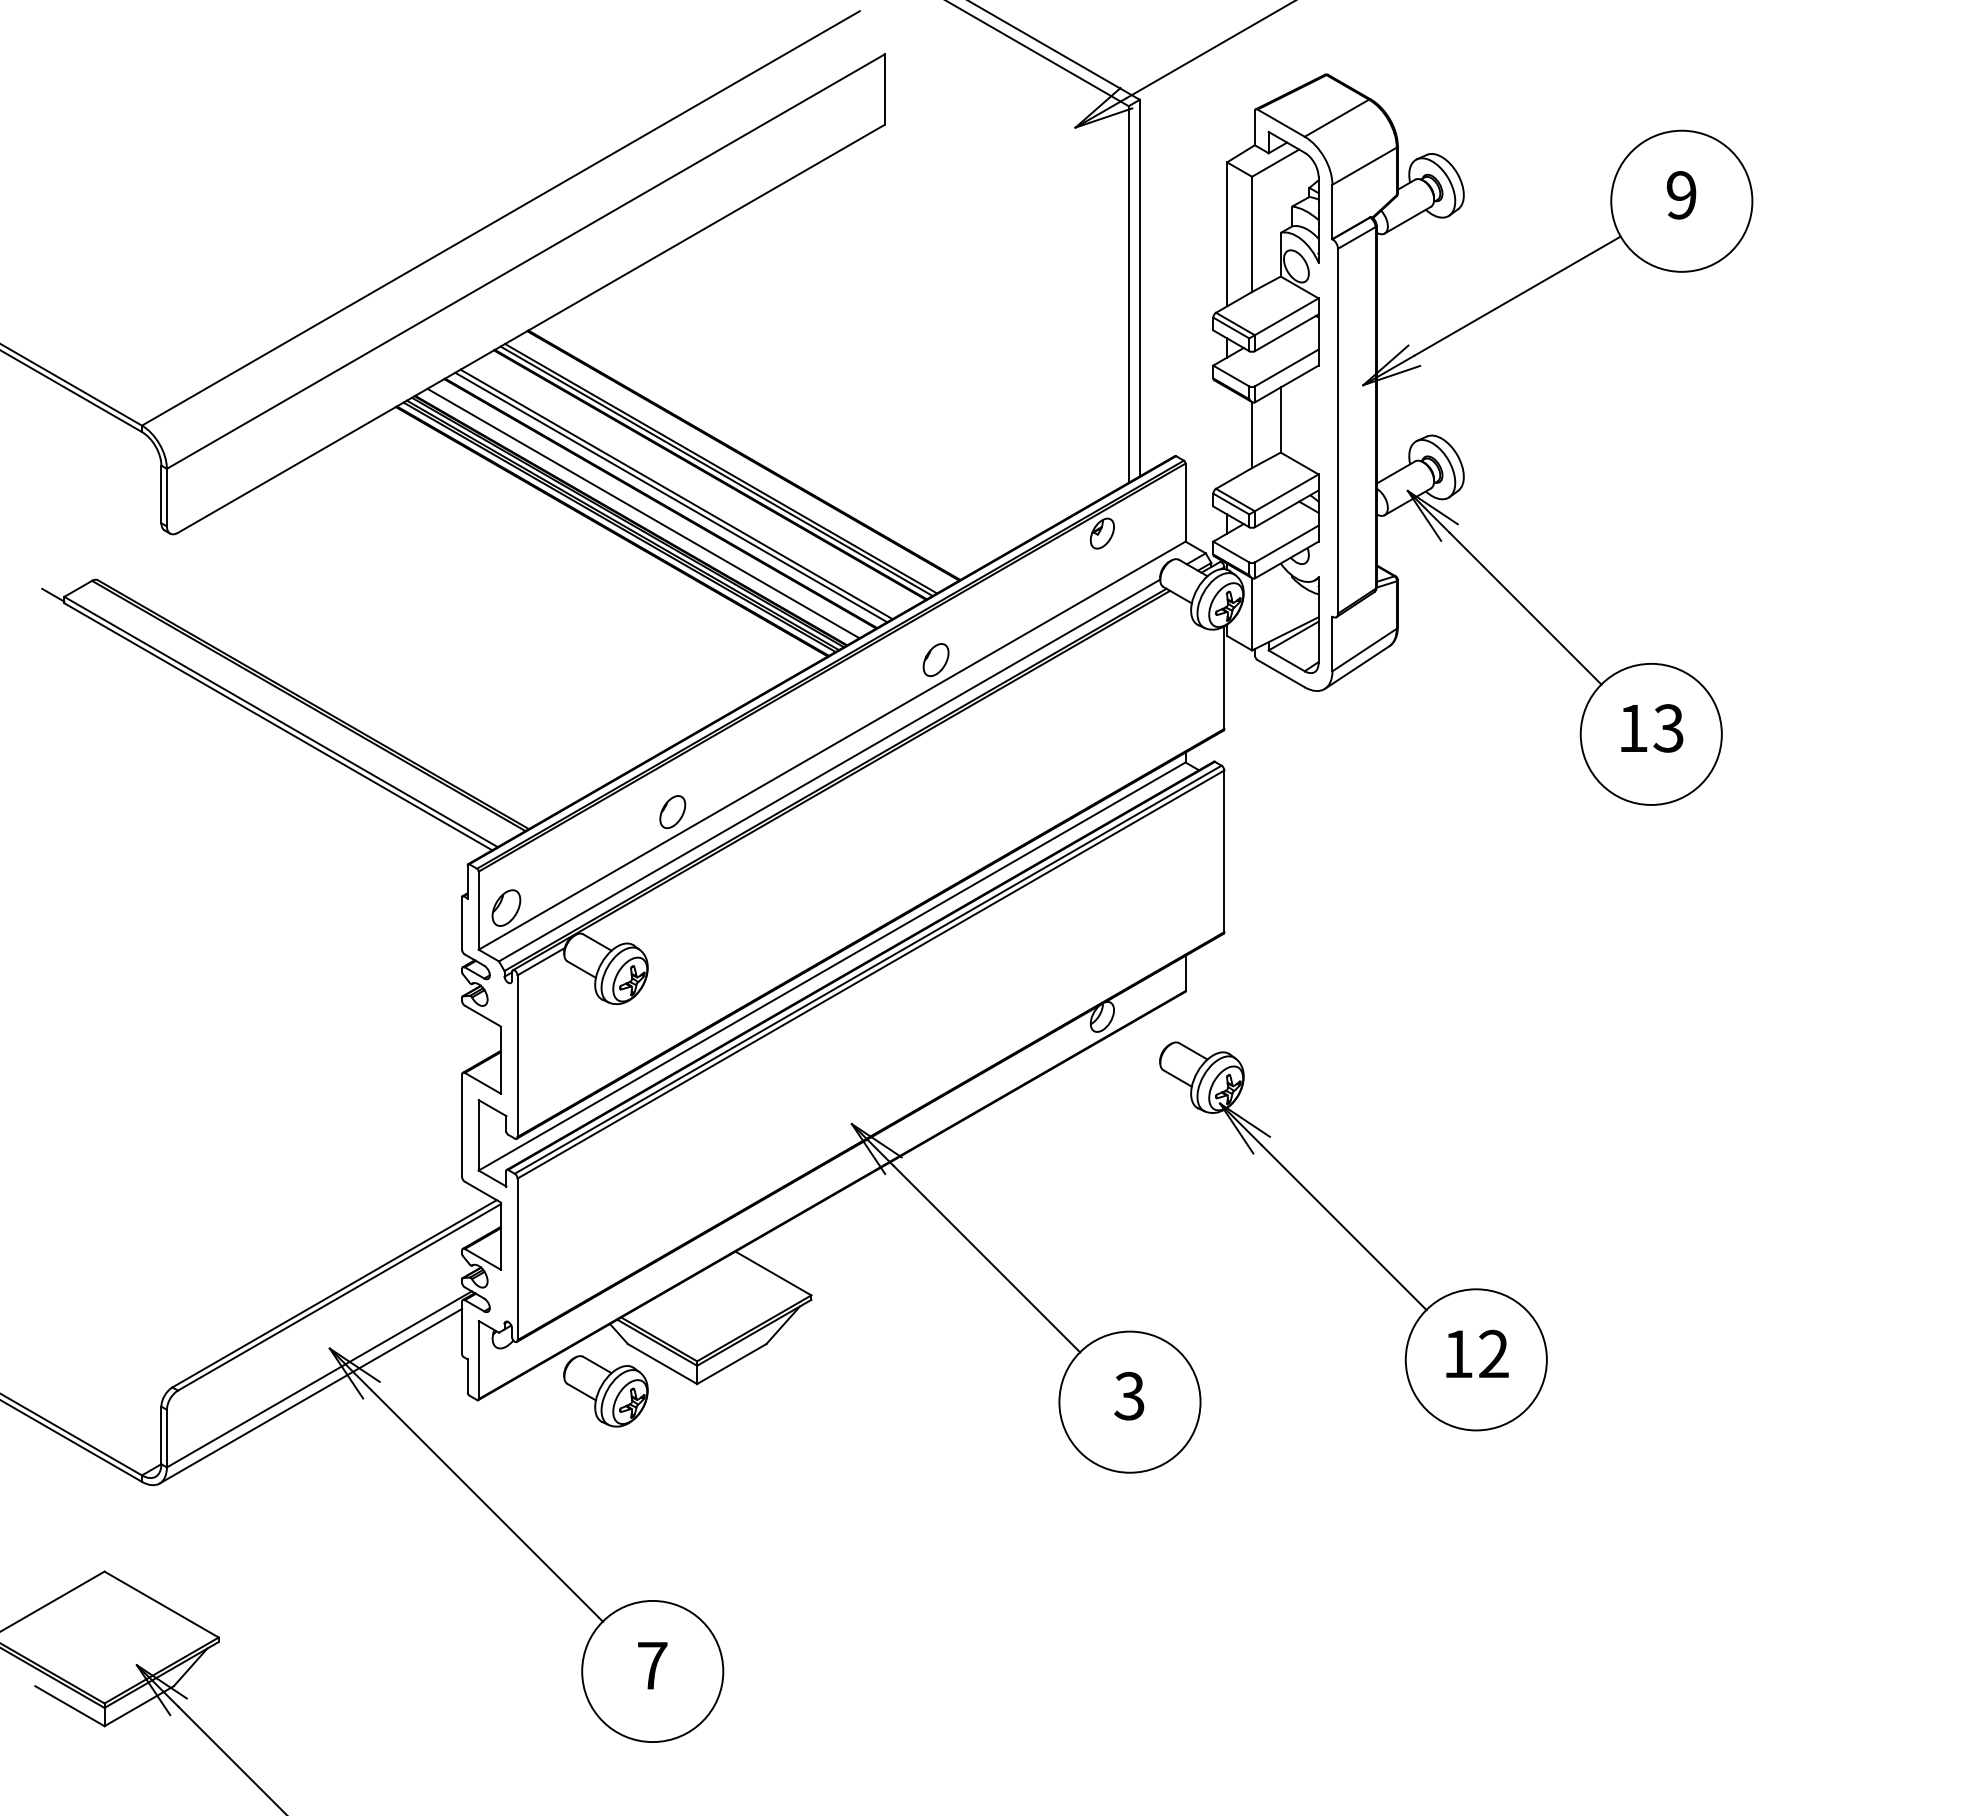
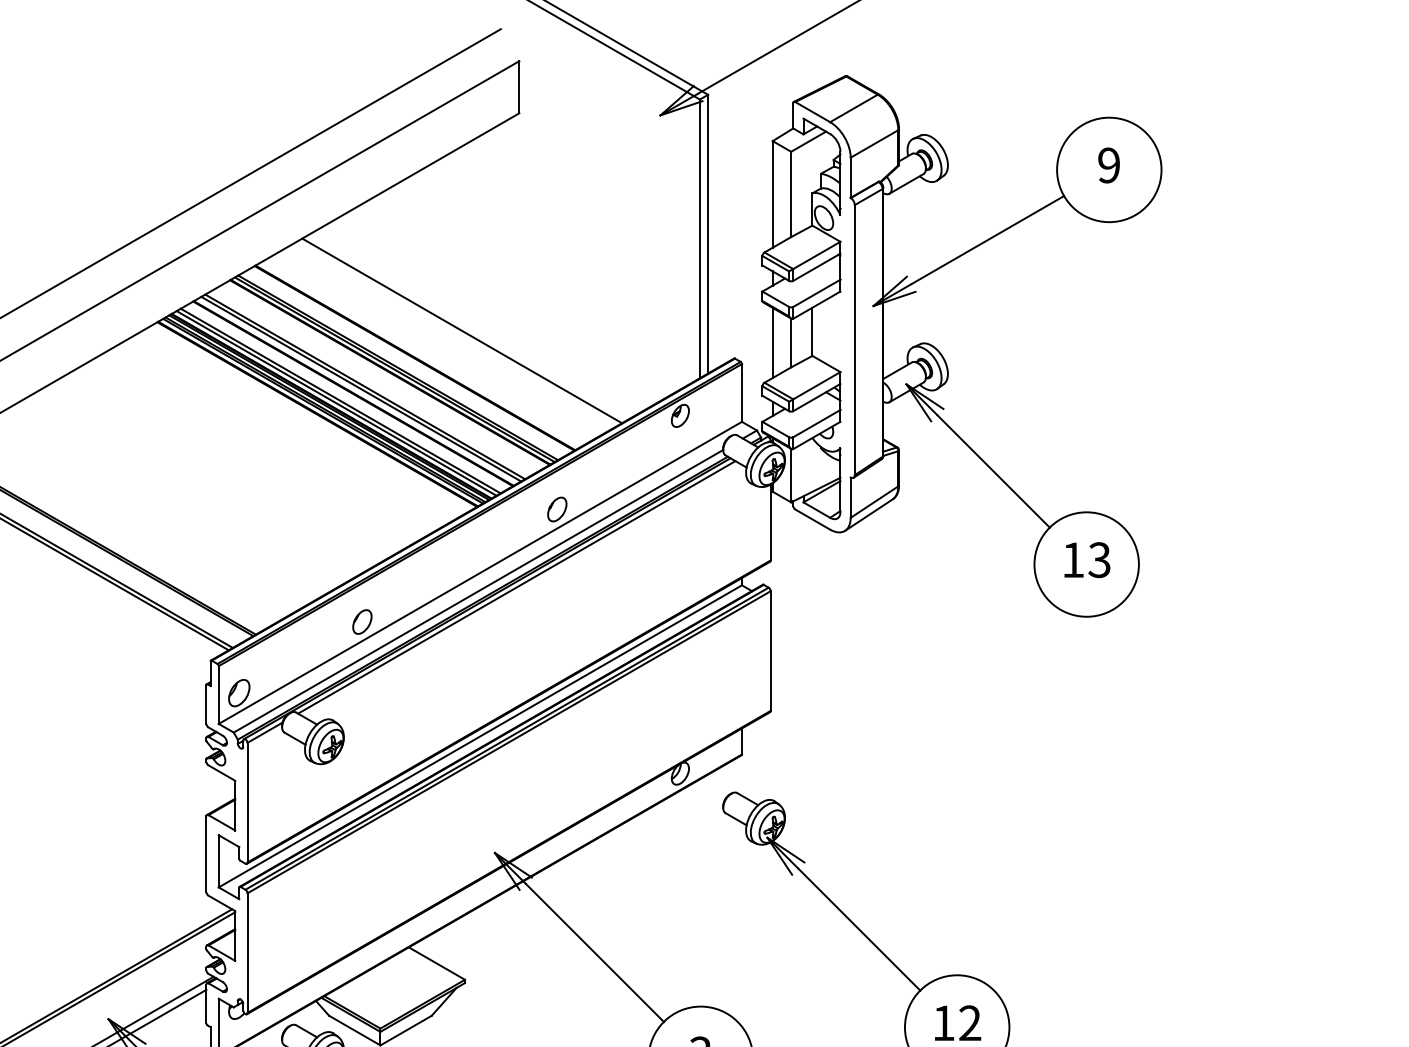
line: (807, 418) -> (462, 330), added
line: (1227, 434) -> (773, 342), added
line: (637, 516) -> (336, 403), added
line: (880, 764) -> (516, 586), added

